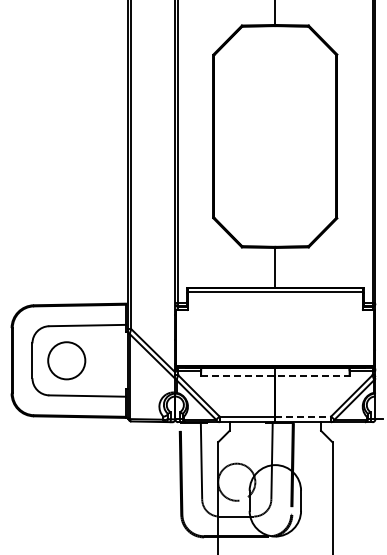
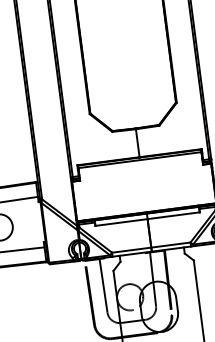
line: (275, 375) -> (147, 218), dashed -> solid
line: (303, 416) -> (171, 245), dashed -> solid

